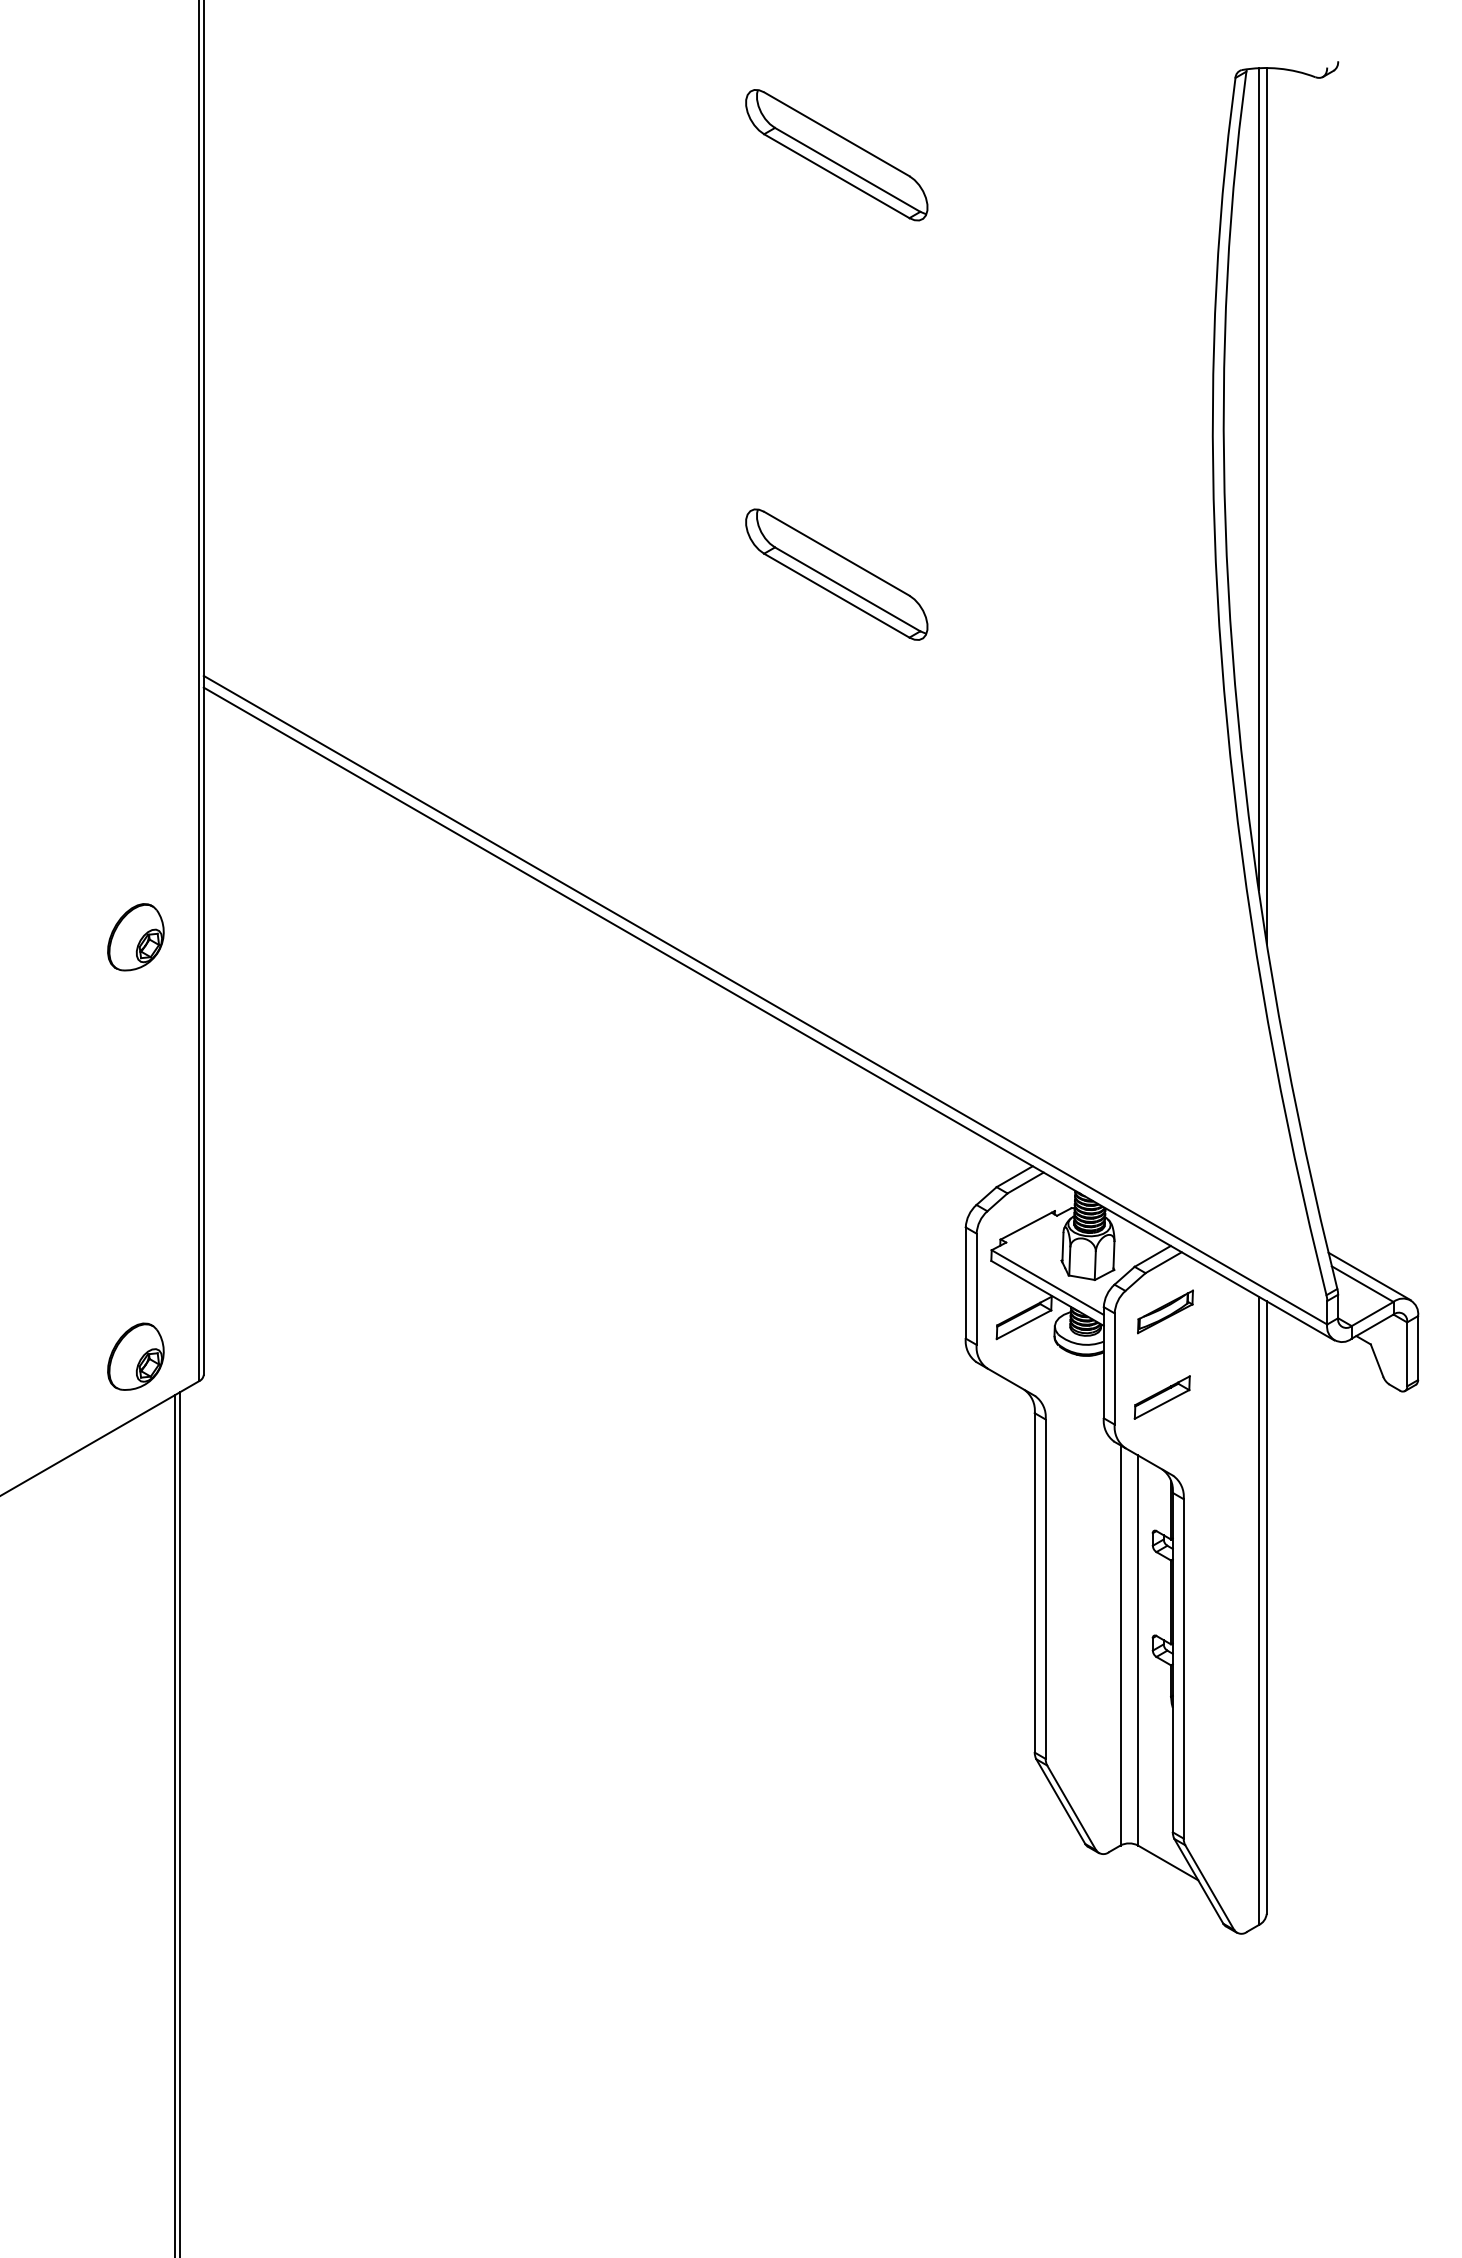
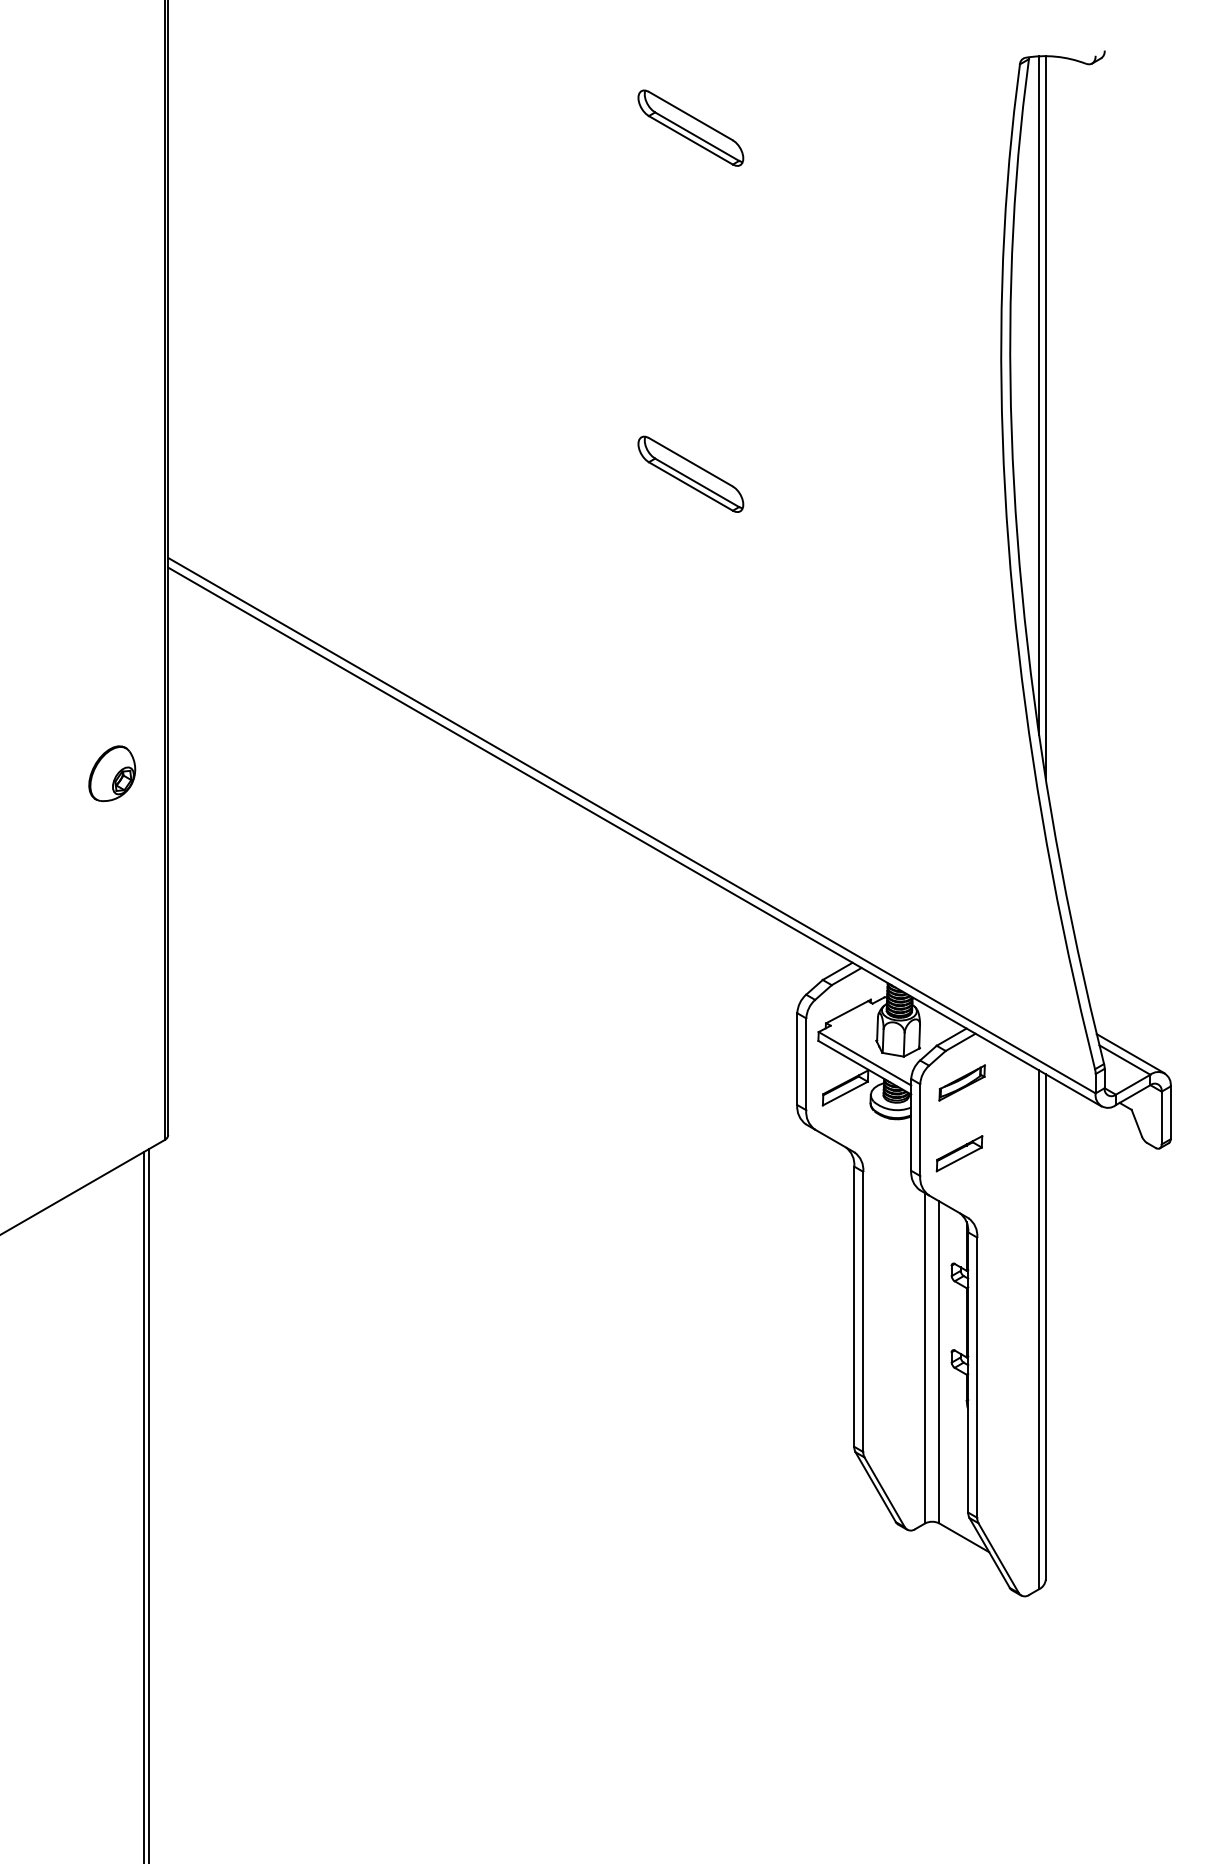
part: (836, 155) -> (690, 128), size x0.7
part: (836, 574) -> (690, 474), size x0.7
part: (135, 1356) -> (111, 1119), removed

